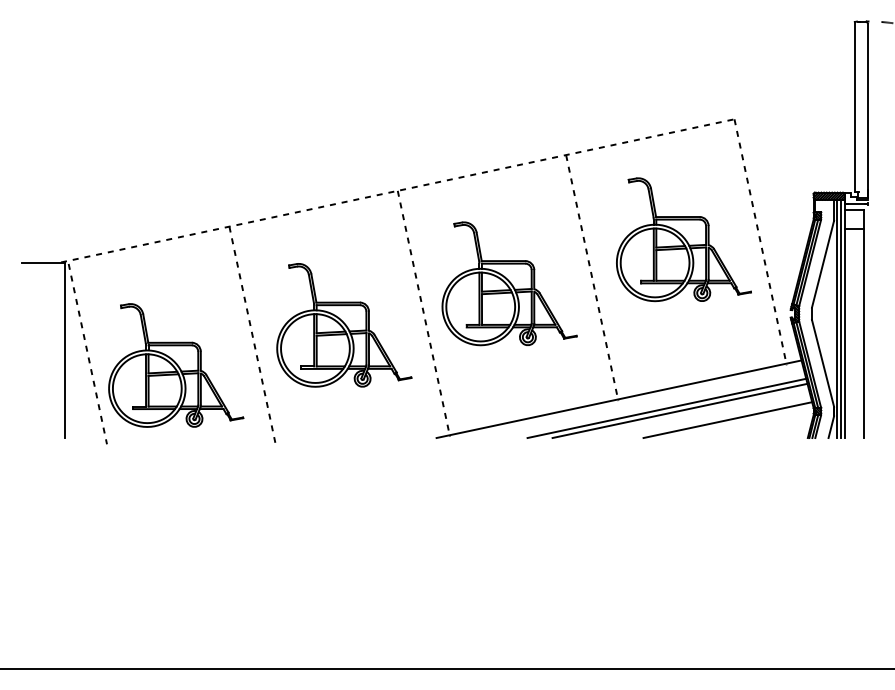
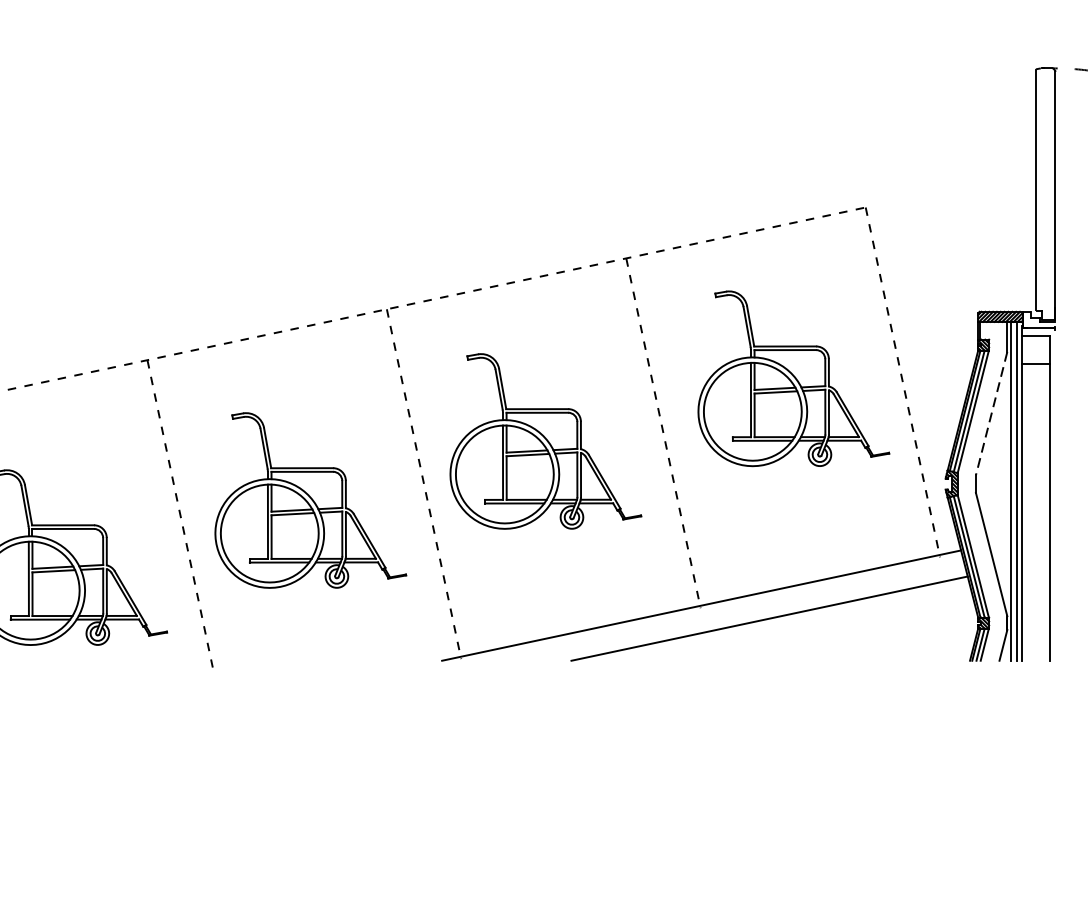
line: (823, 264) -> (992, 413), solid -> dashed
line: (679, 410) -> (787, 621), removed
line: (727, 420) -> (855, 635), removed

